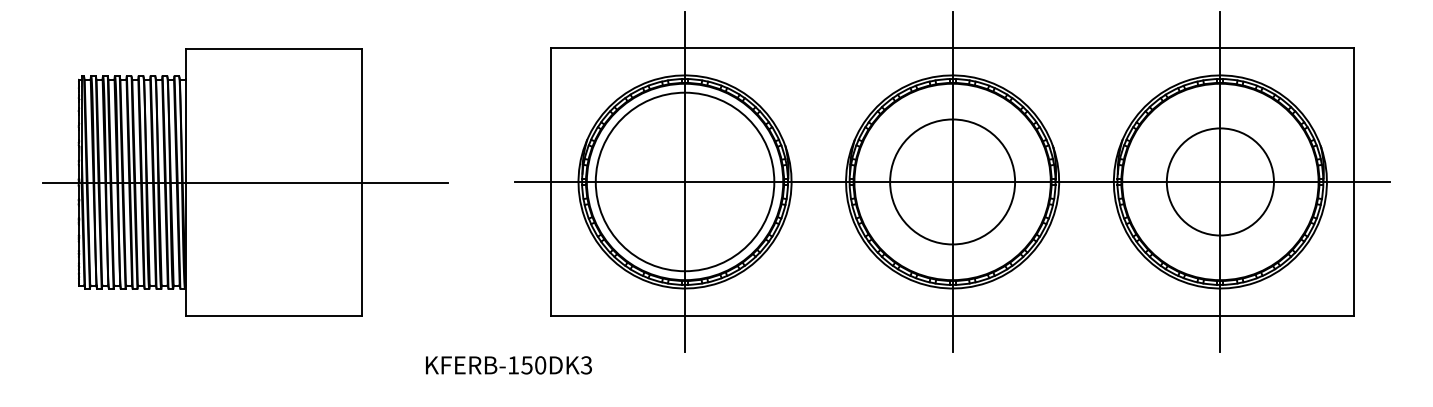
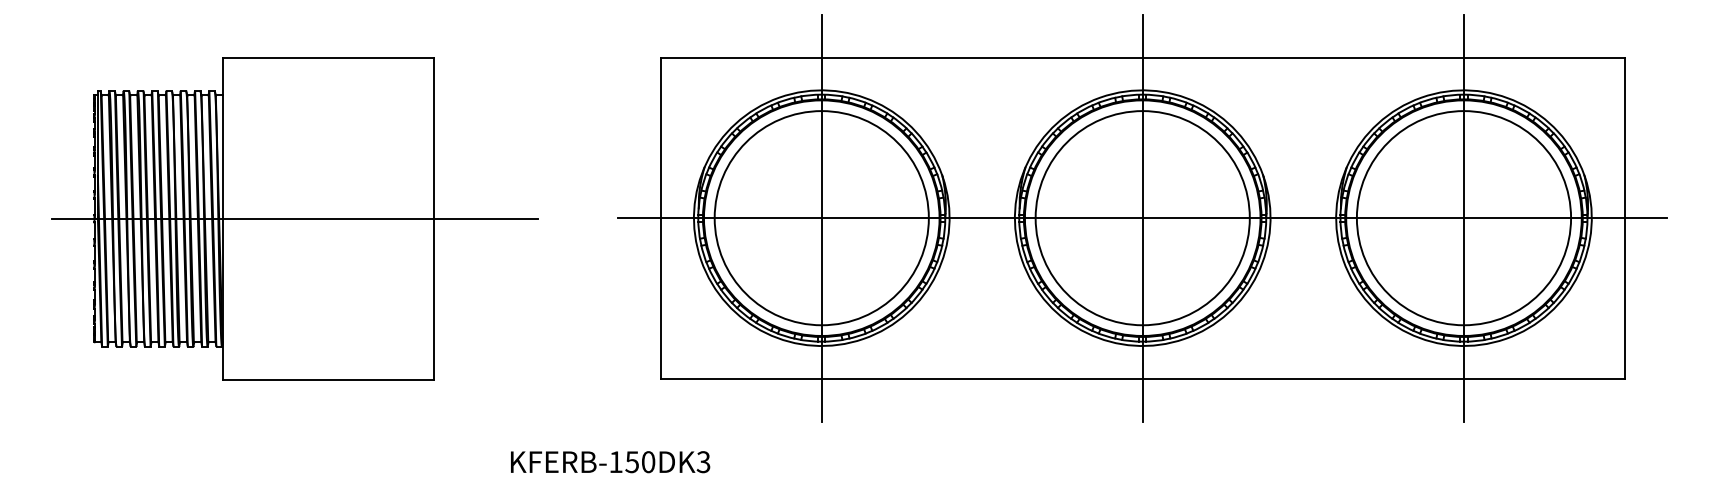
circle: (952, 181) -> (1142, 217), size x1.43
circle: (1220, 181) -> (1464, 217), size x1.67
text: (508, 365) -> (609, 462), moved

